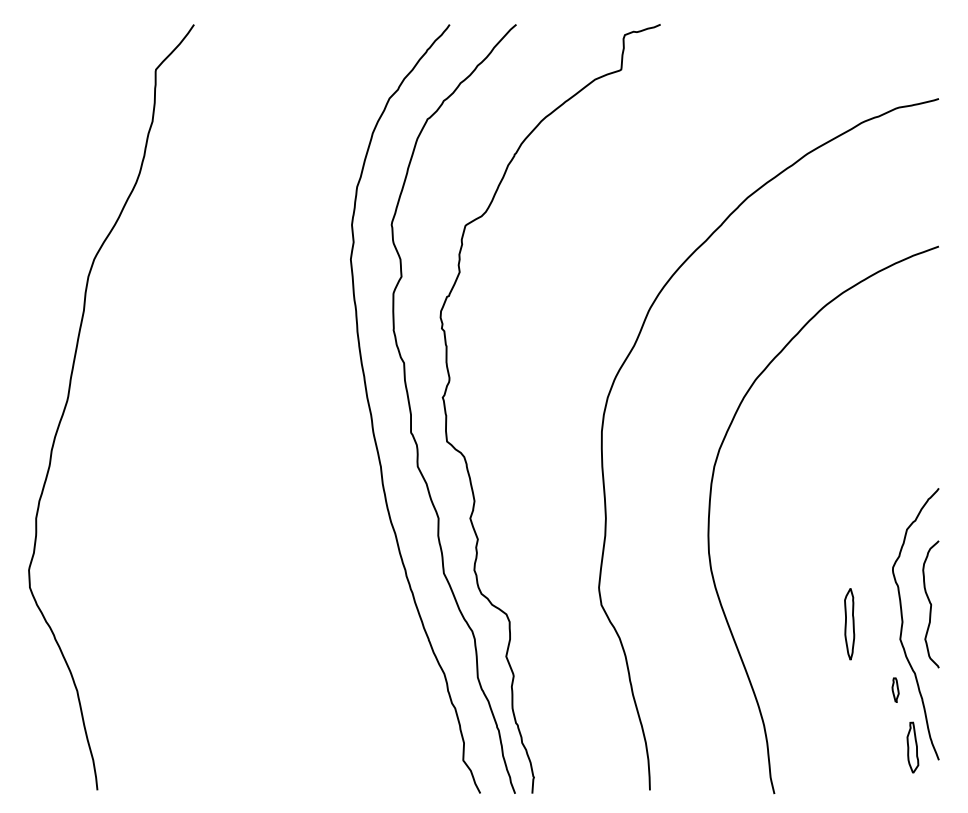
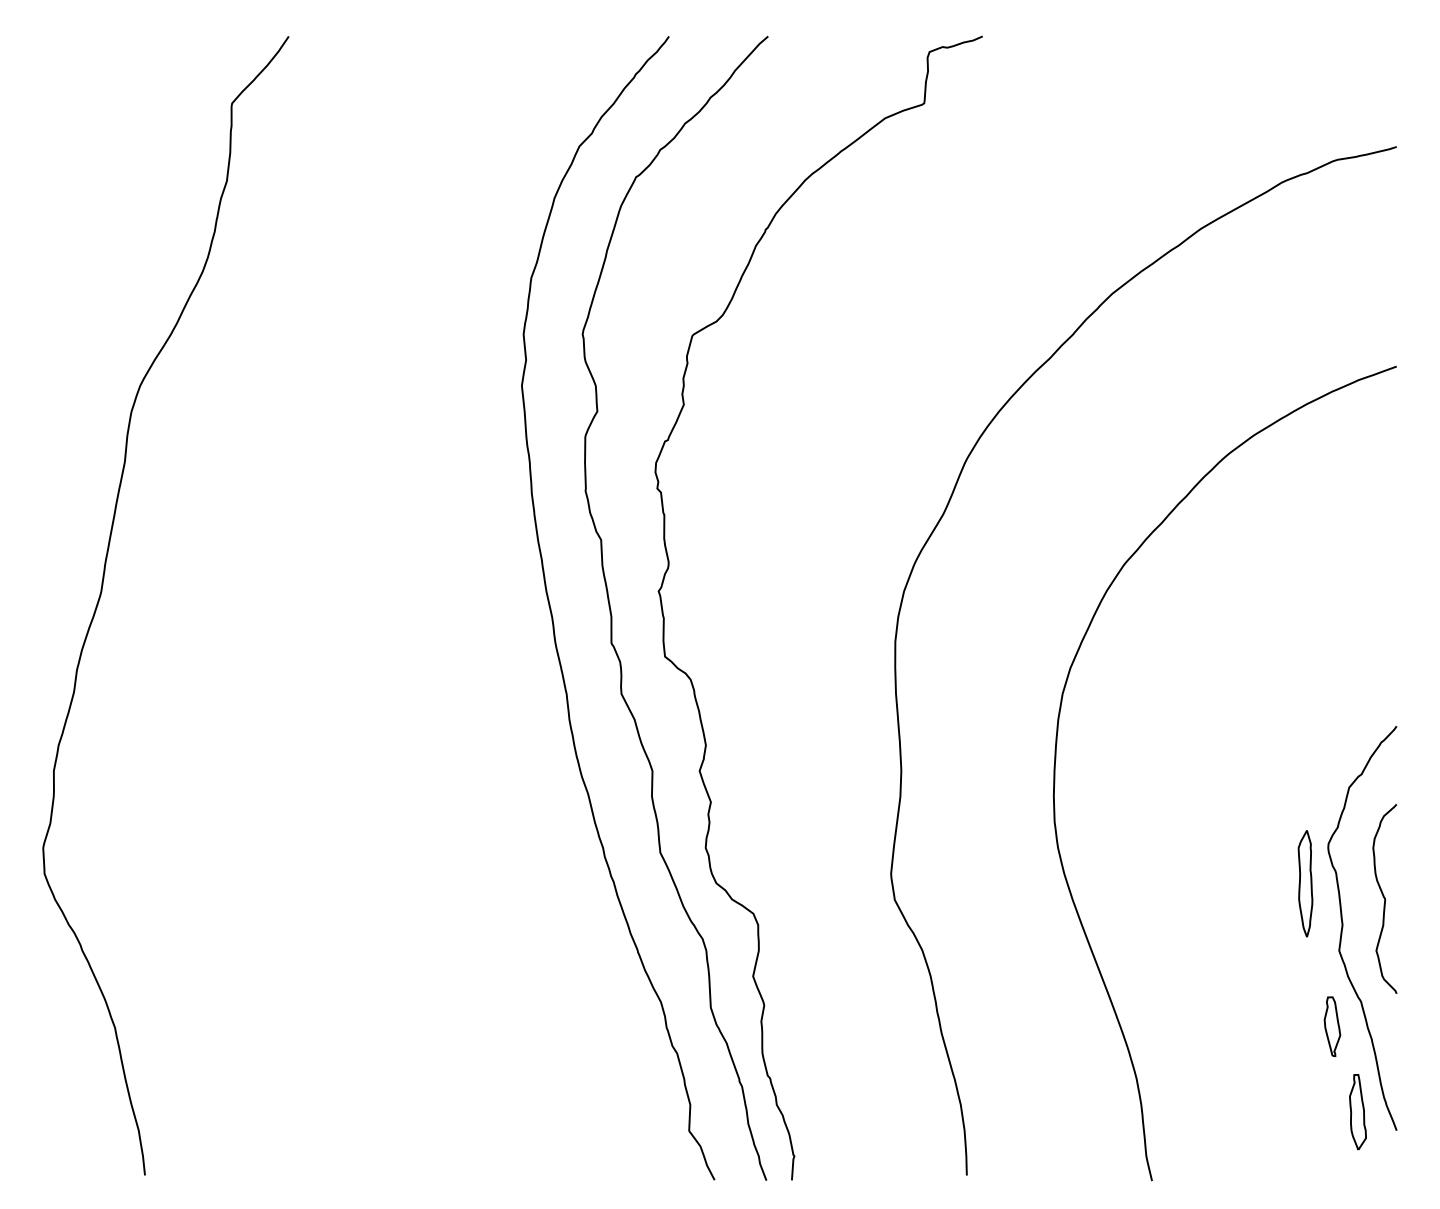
part: (849, 624) -> (1305, 884), moved
part: (895, 689) -> (1332, 1025), size x1.67

